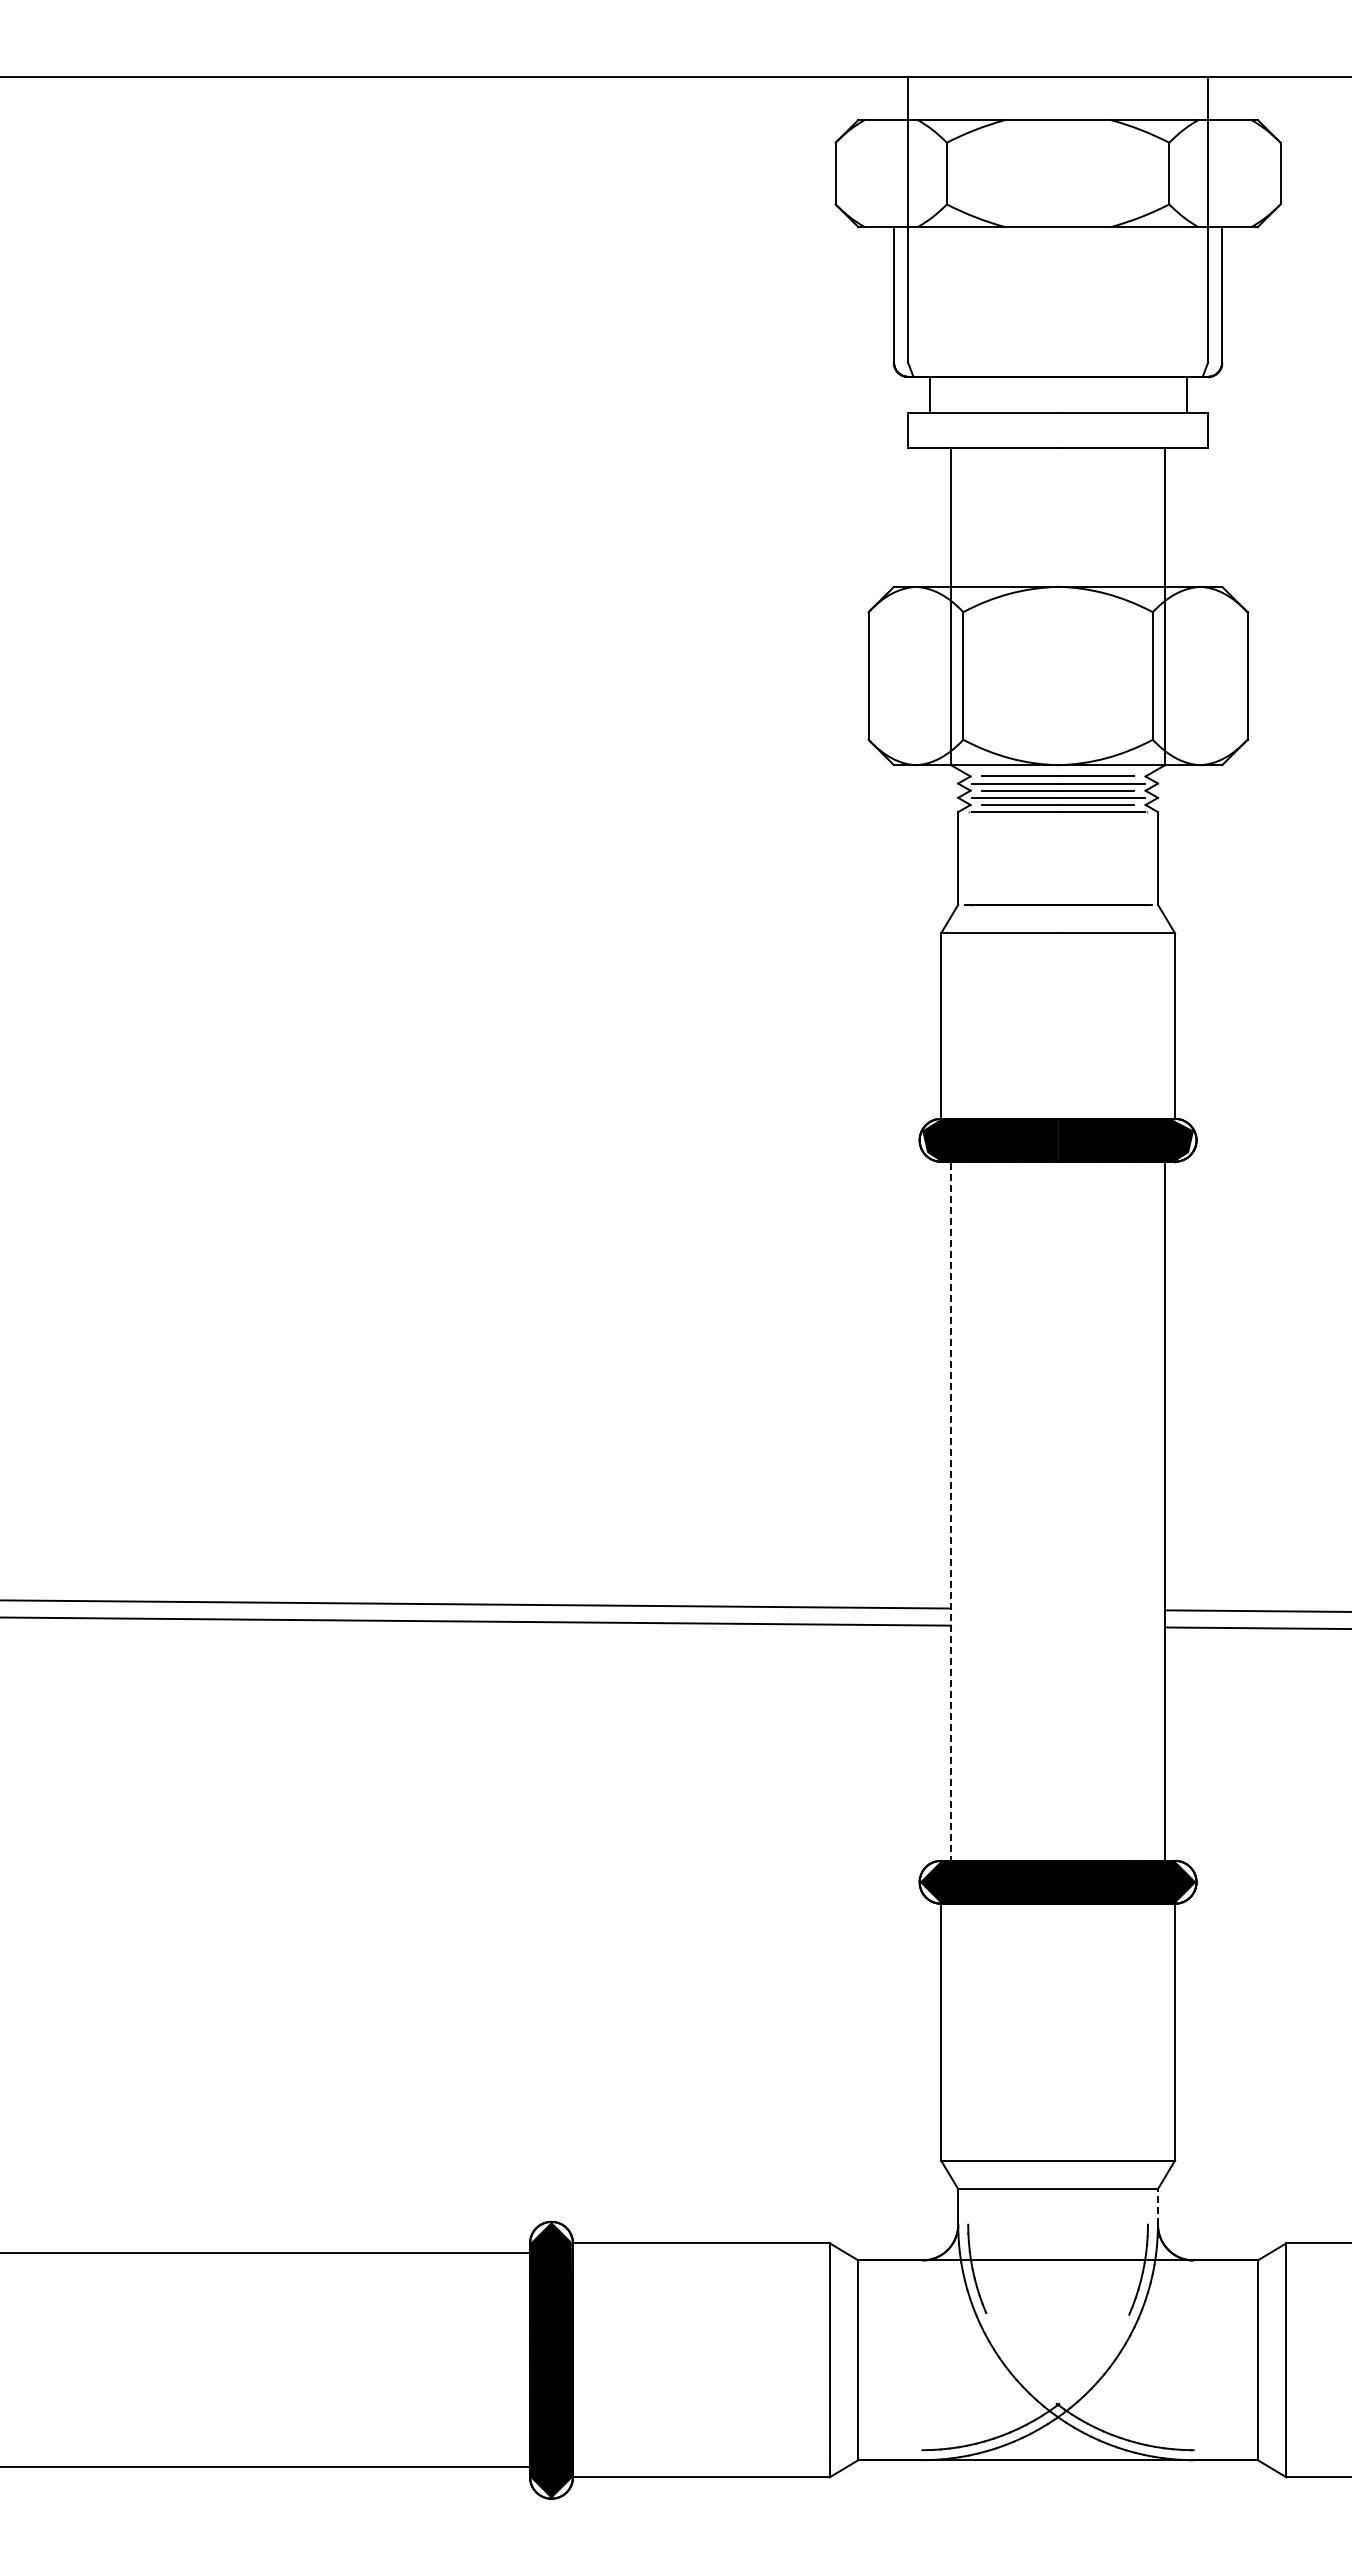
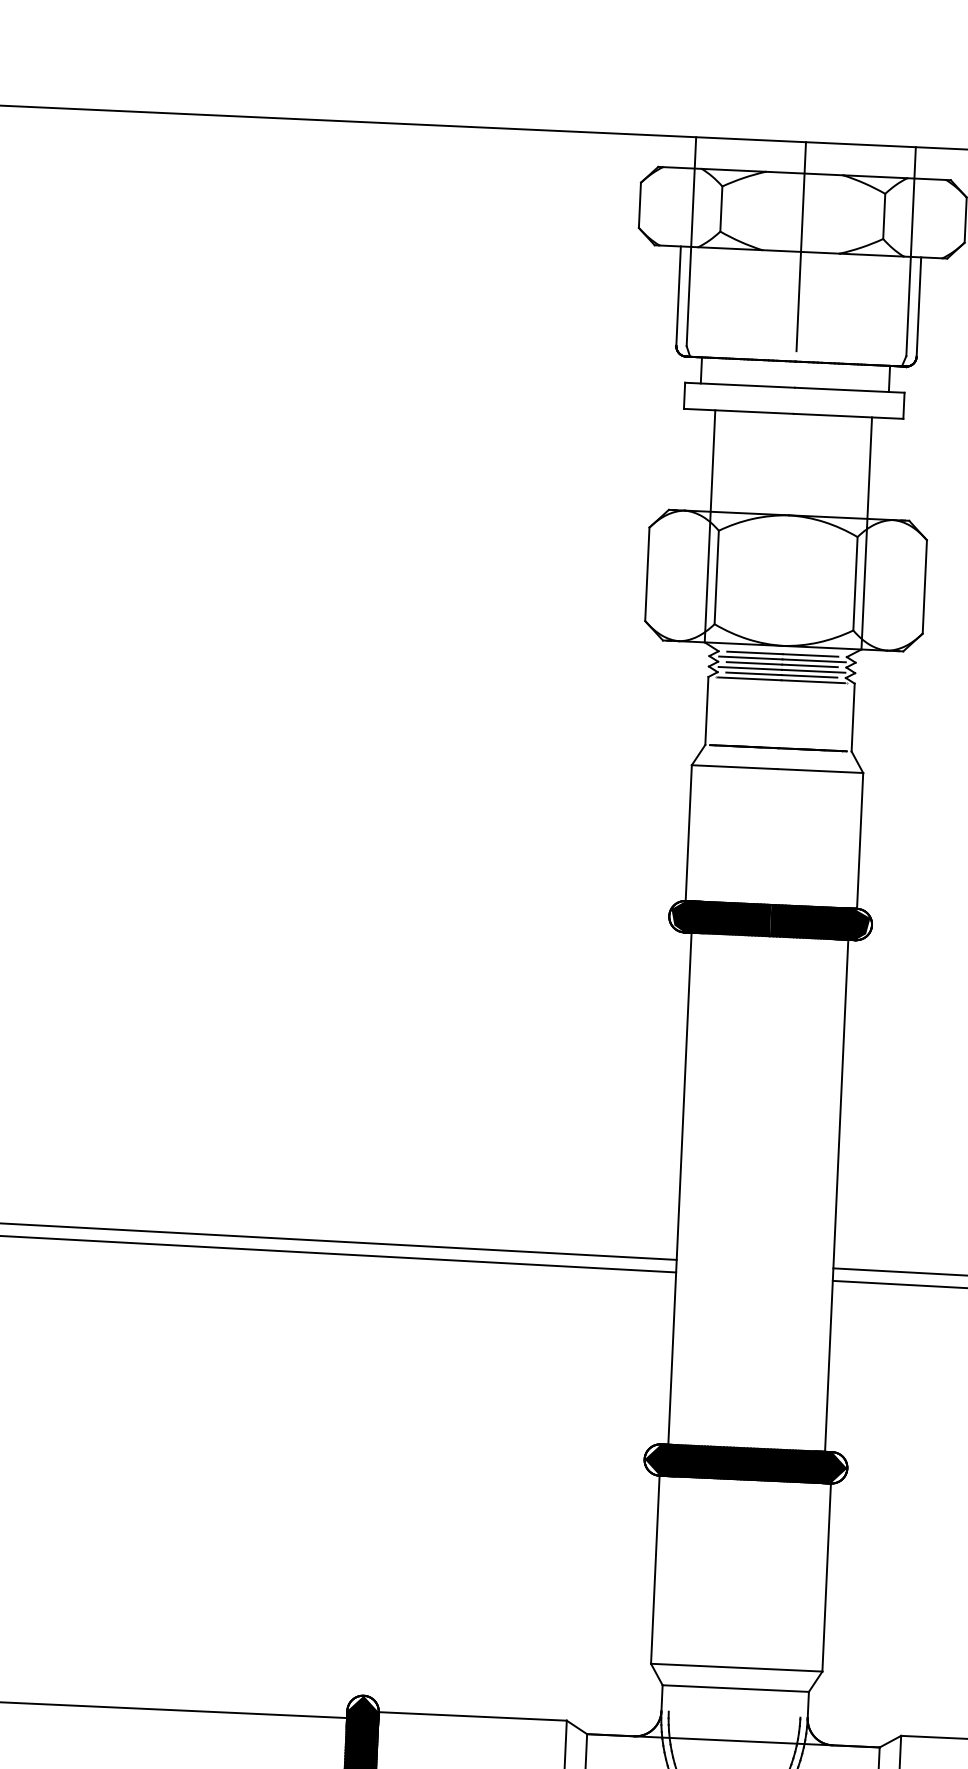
line: (1058, 219) -> (801, 246), added
line: (951, 1511) -> (680, 1188), dashed -> solid
line: (1157, 2206) -> (807, 1704), dashed -> solid

